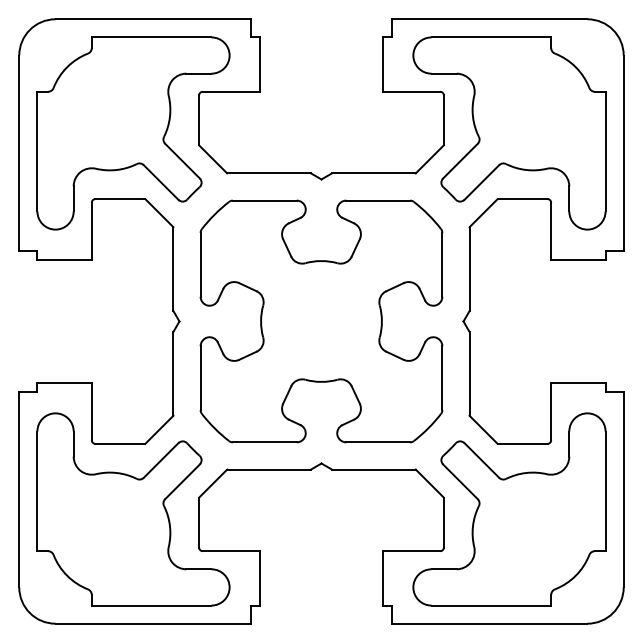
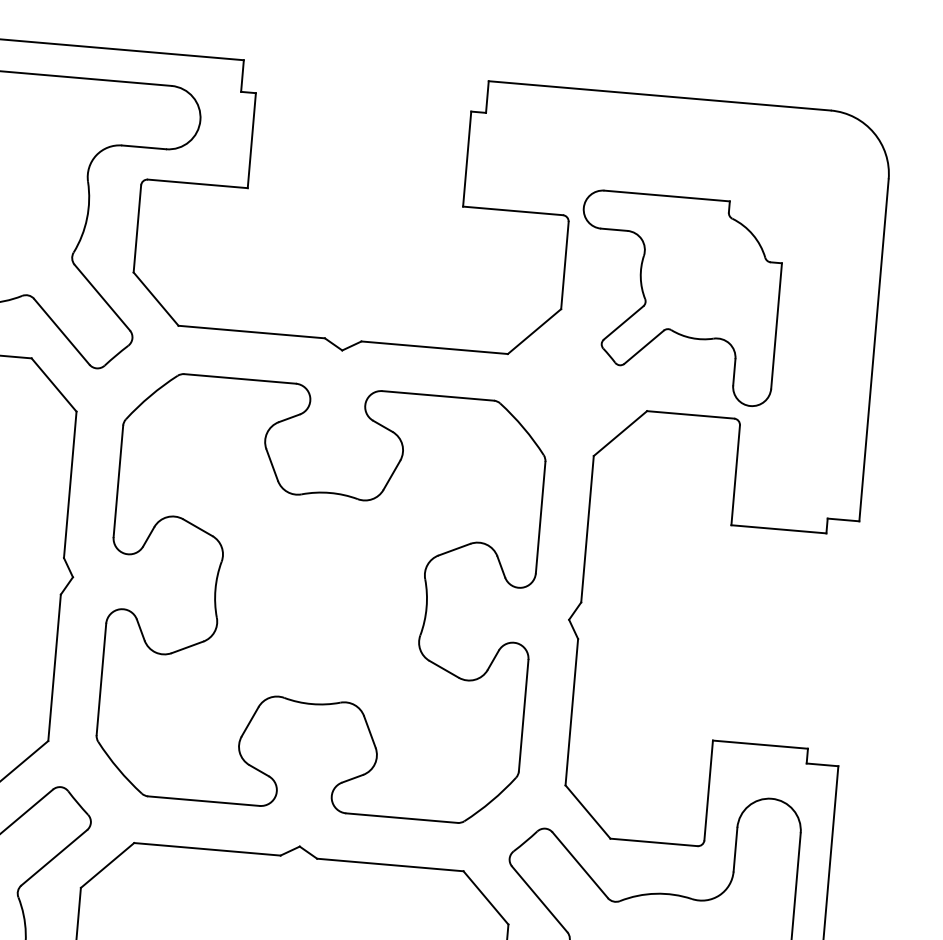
part: (509, 133) -> (677, 298), size x0.6

